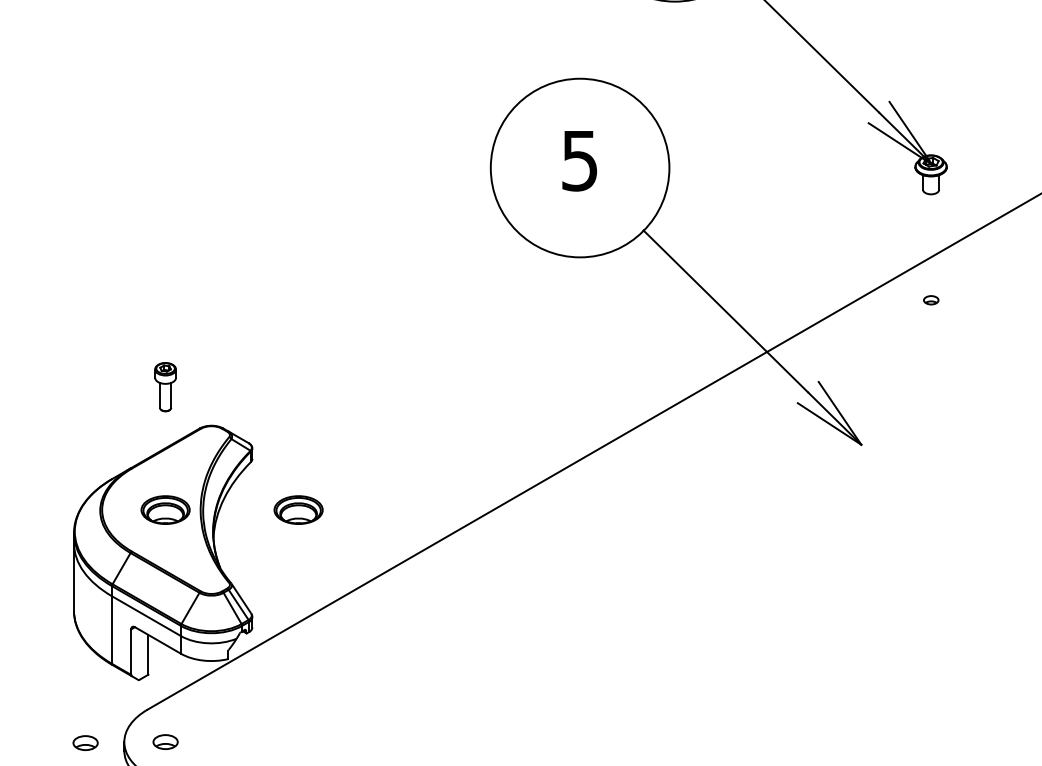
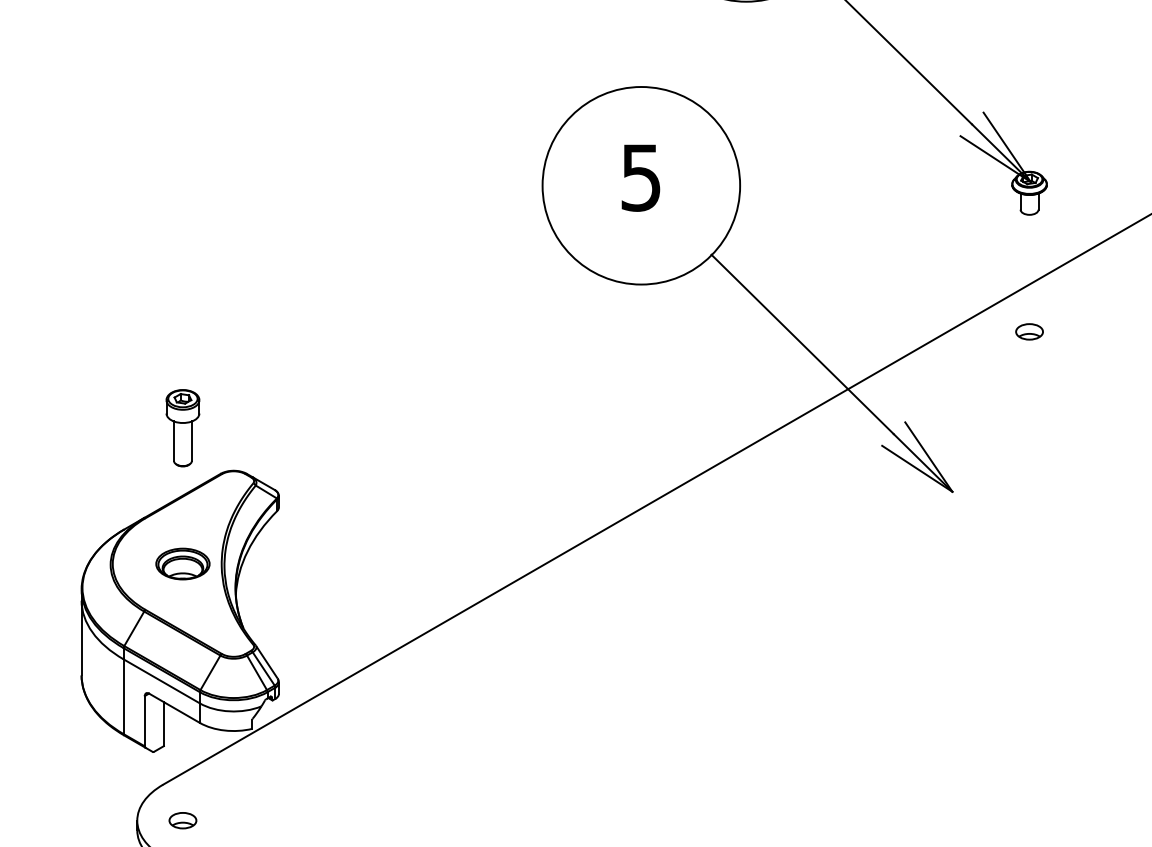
part: (931, 300) -> (1030, 332), size x1.67
part: (165, 386) -> (182, 427), size x1.43
part: (298, 509) -> (329, 563), removed
part: (85, 742) -> (94, 821), removed

